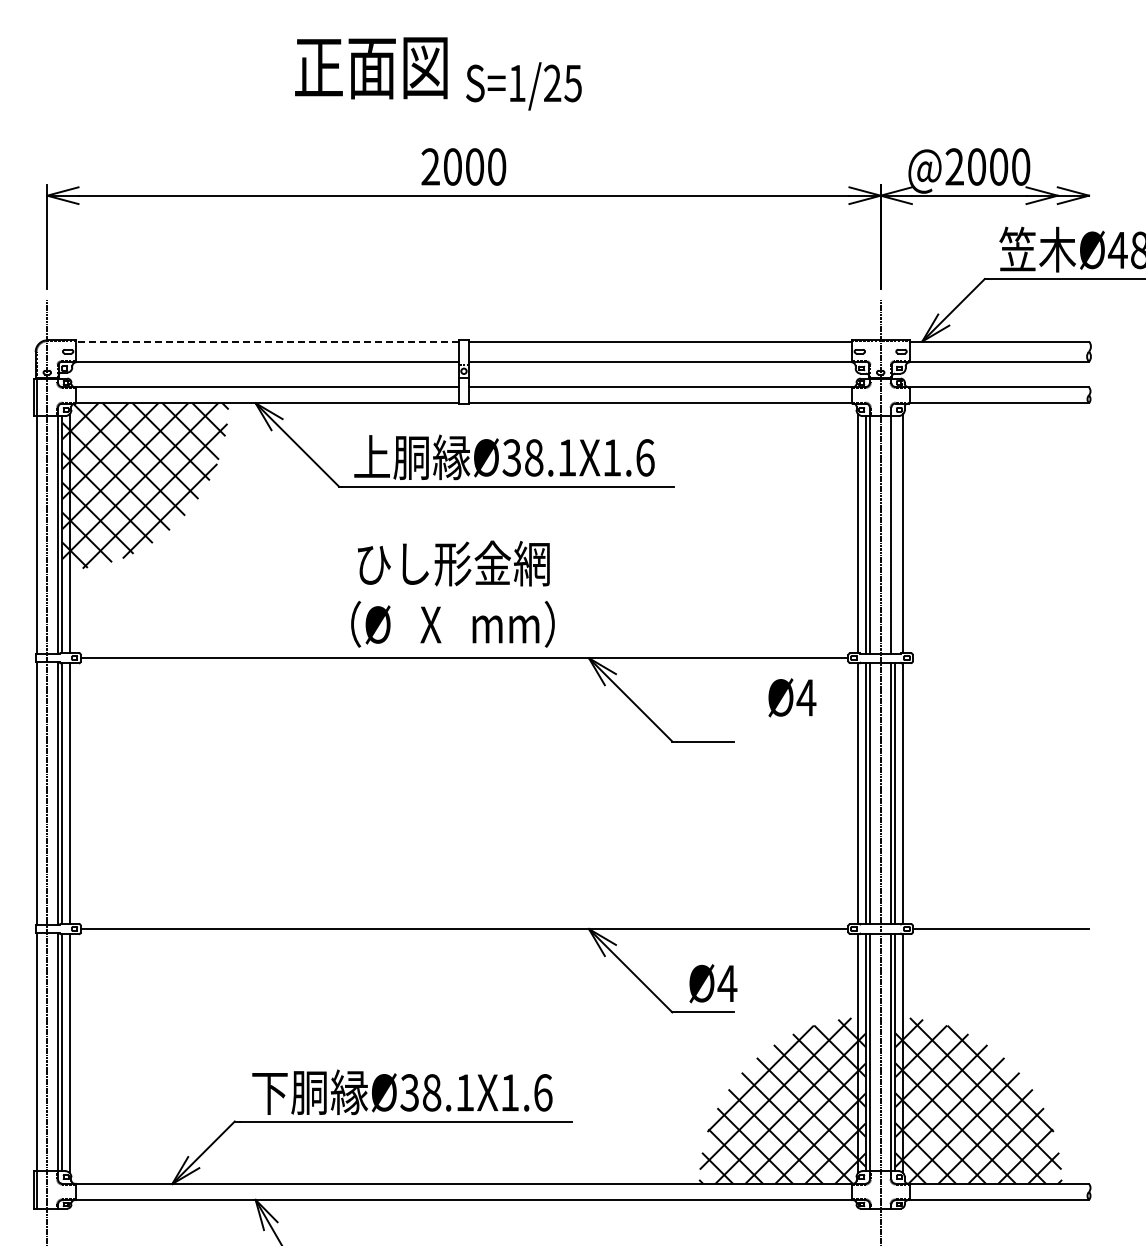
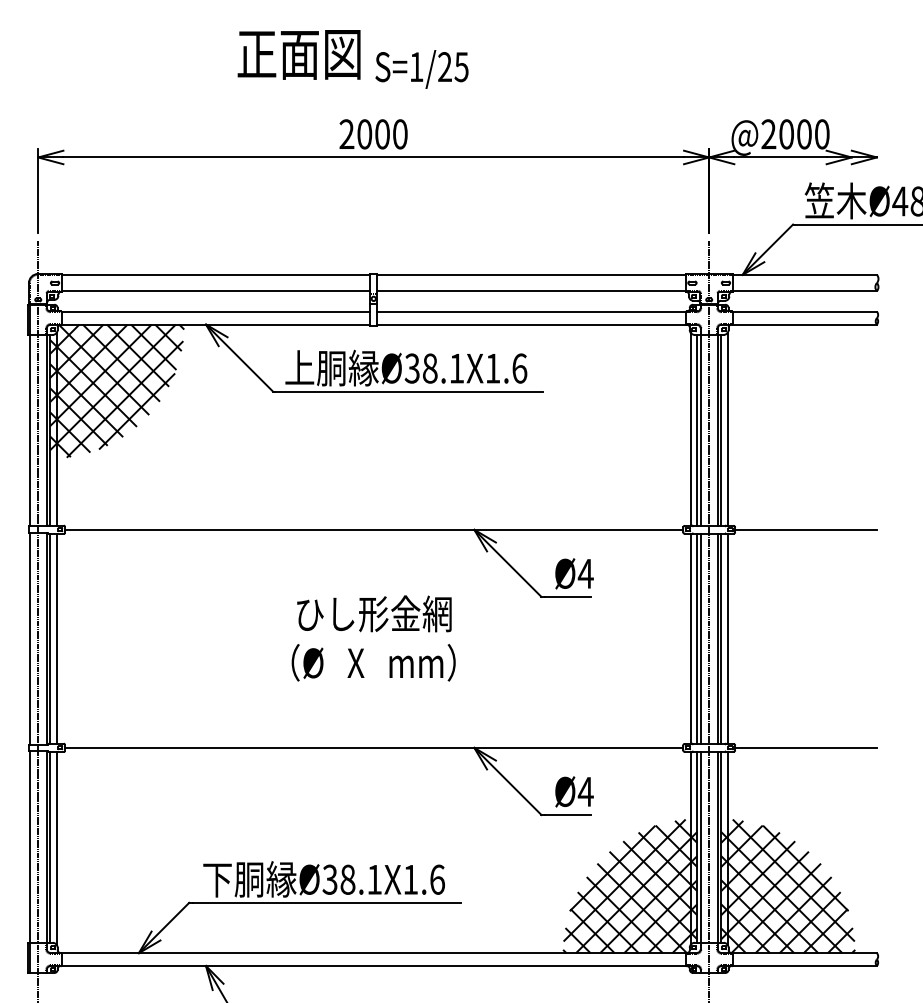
line: (267, 341) -> (215, 274), dashed -> solid
line: (895, 534) -> (721, 430), added
text: (452, 593) -> (373, 637), moved
line: (1000, 658) -> (805, 530), added
text: (792, 697) -> (574, 573), moved

